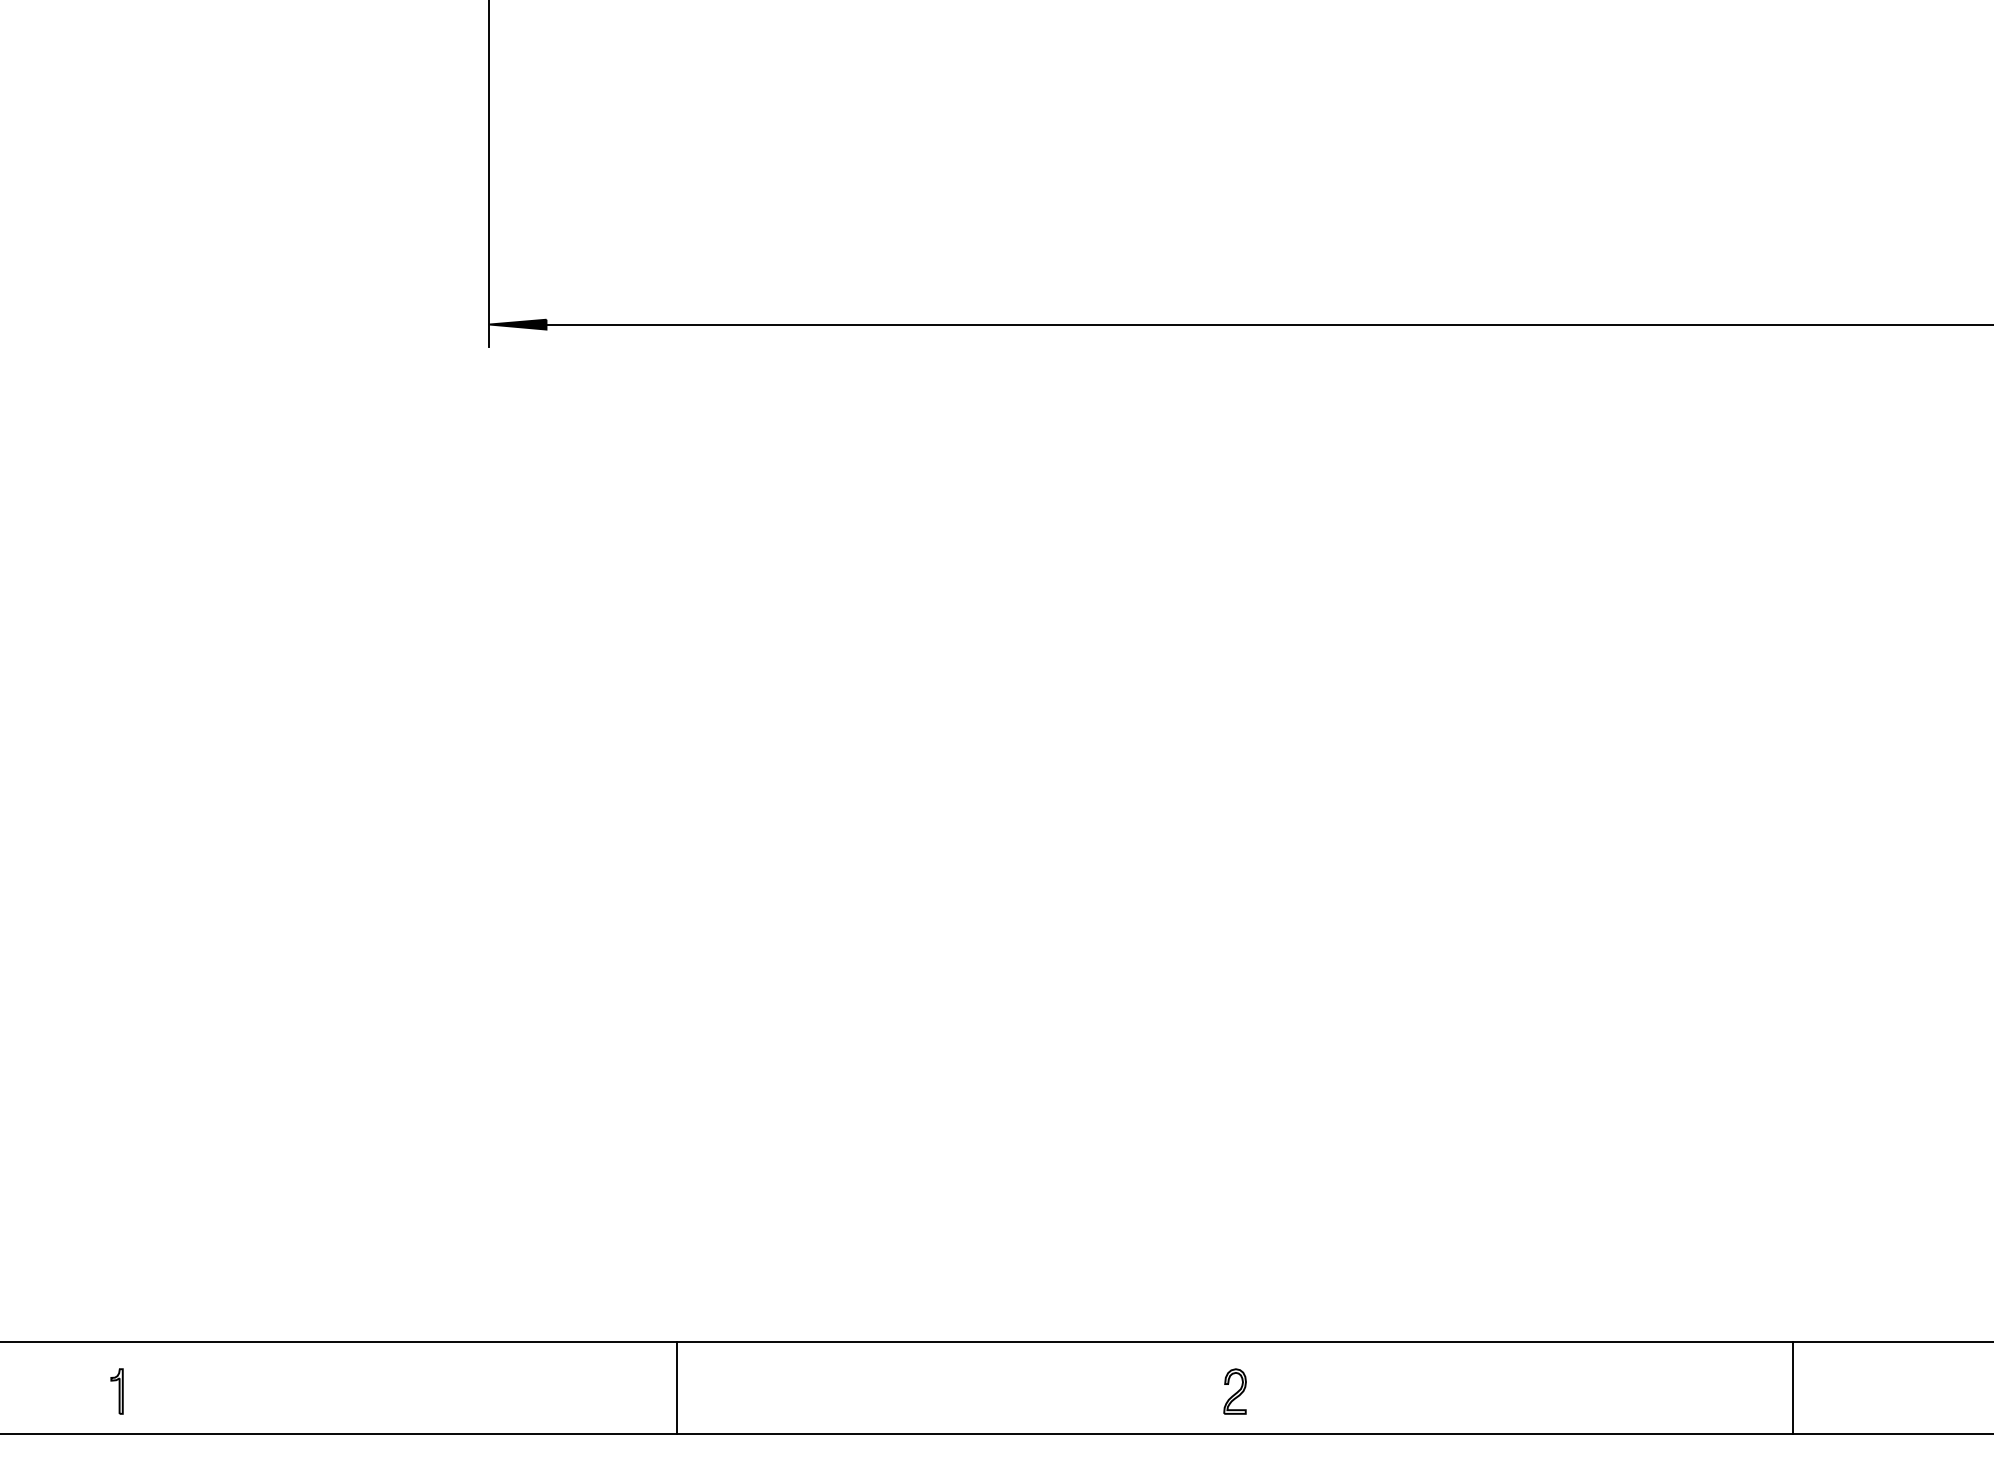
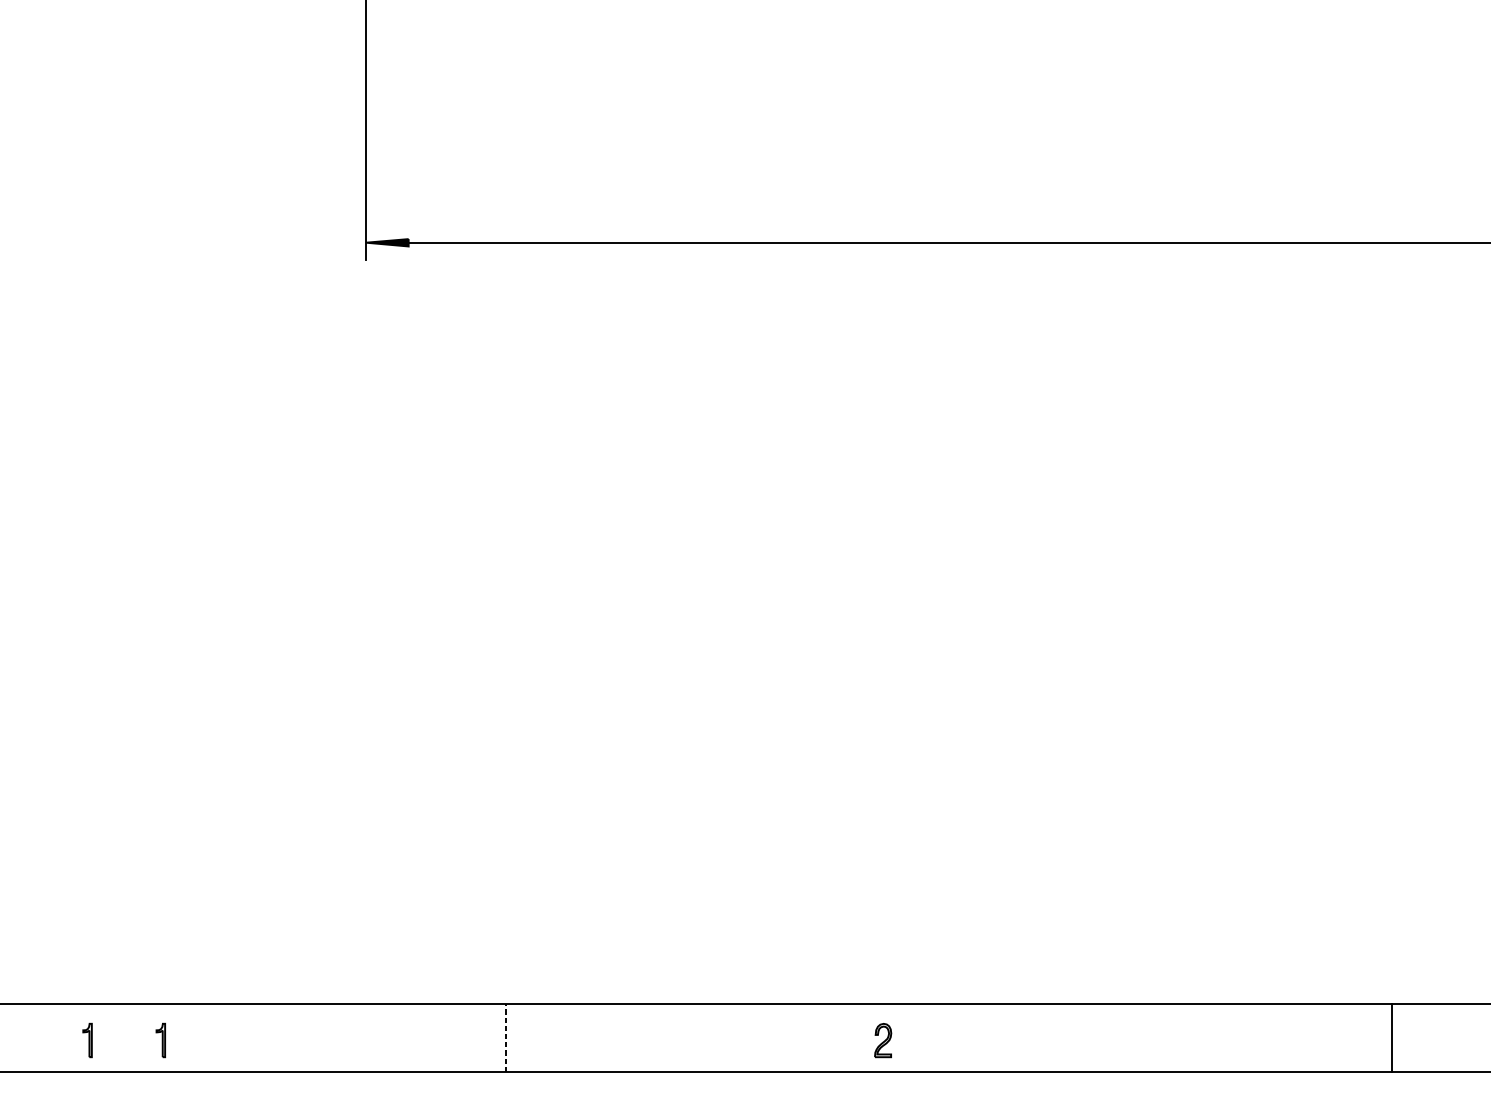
line: (676, 1387) -> (505, 1037), solid -> dashed
line: (1792, 1387) -> (1391, 1037), moved
part: (214, 1391) -> (160, 1040), added
part: (1234, 1391) -> (882, 1040), moved

